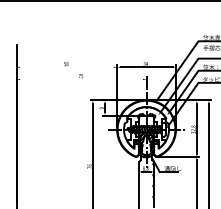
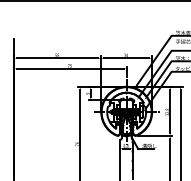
line: (66, 67) -> (57, 58), added
line: (81, 79) -> (70, 68), added

